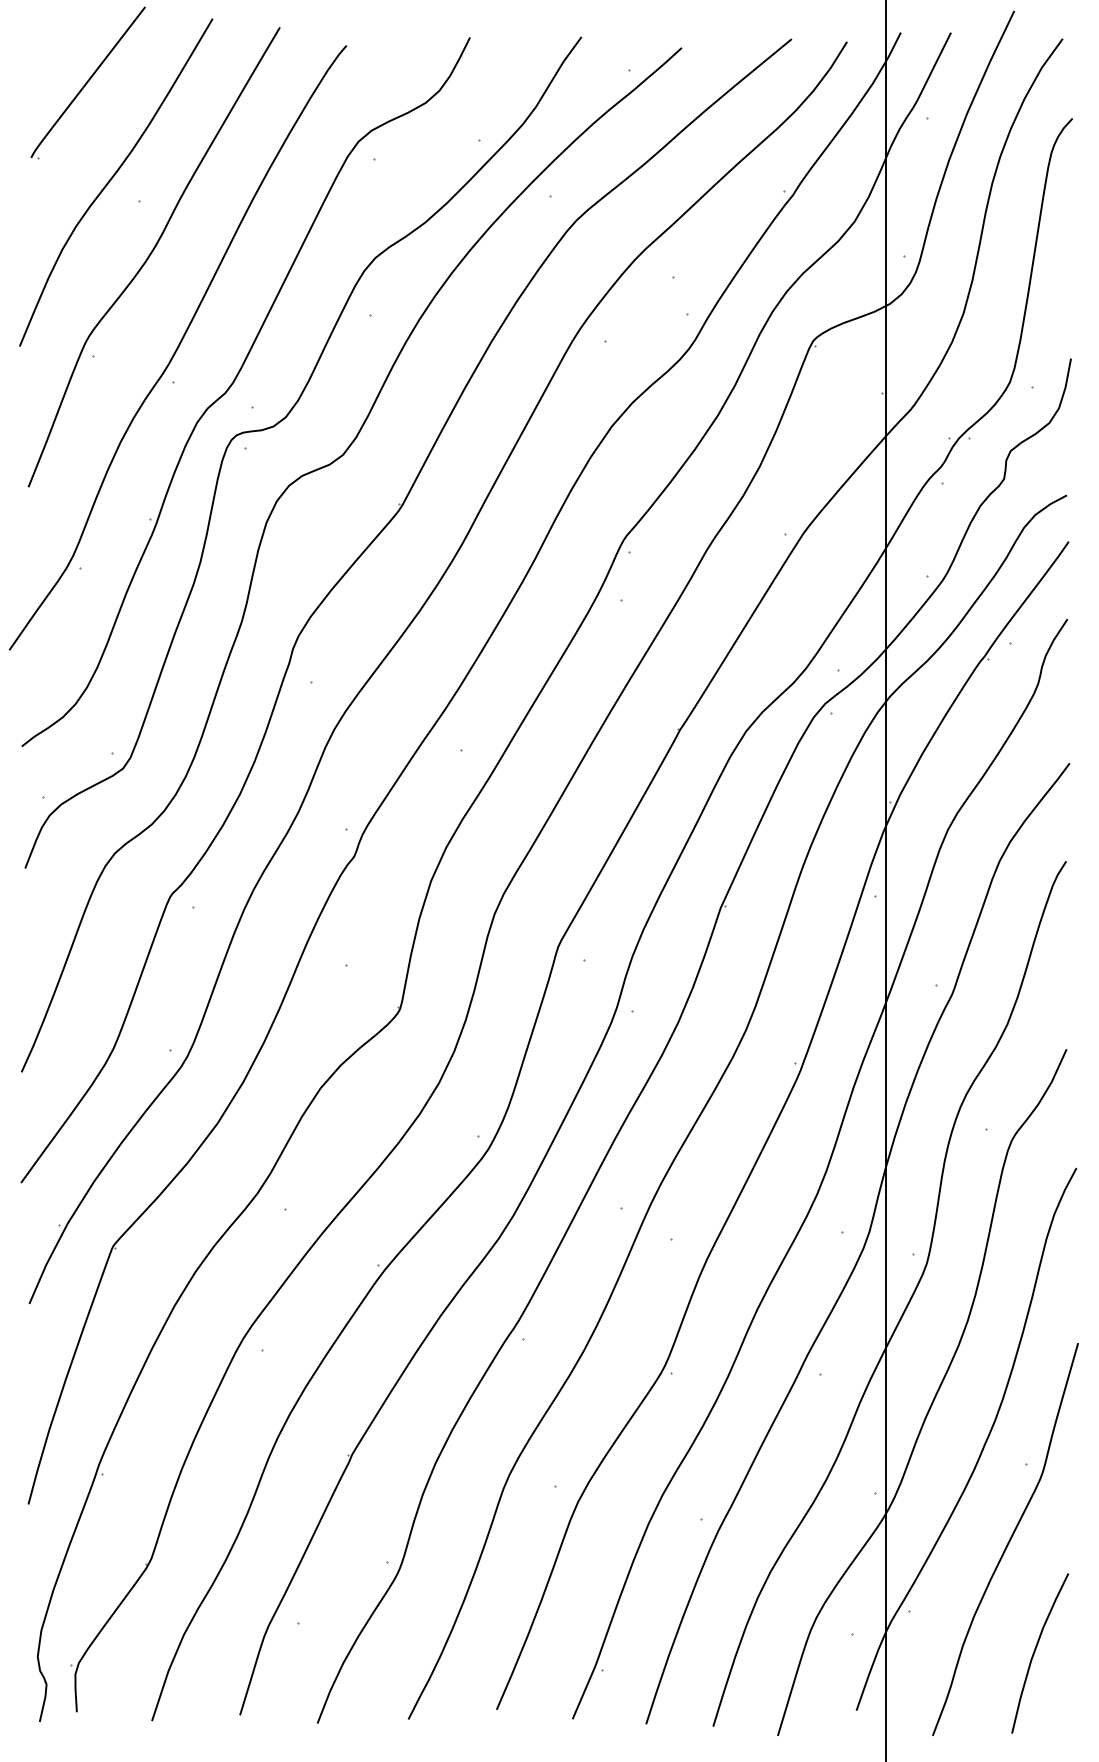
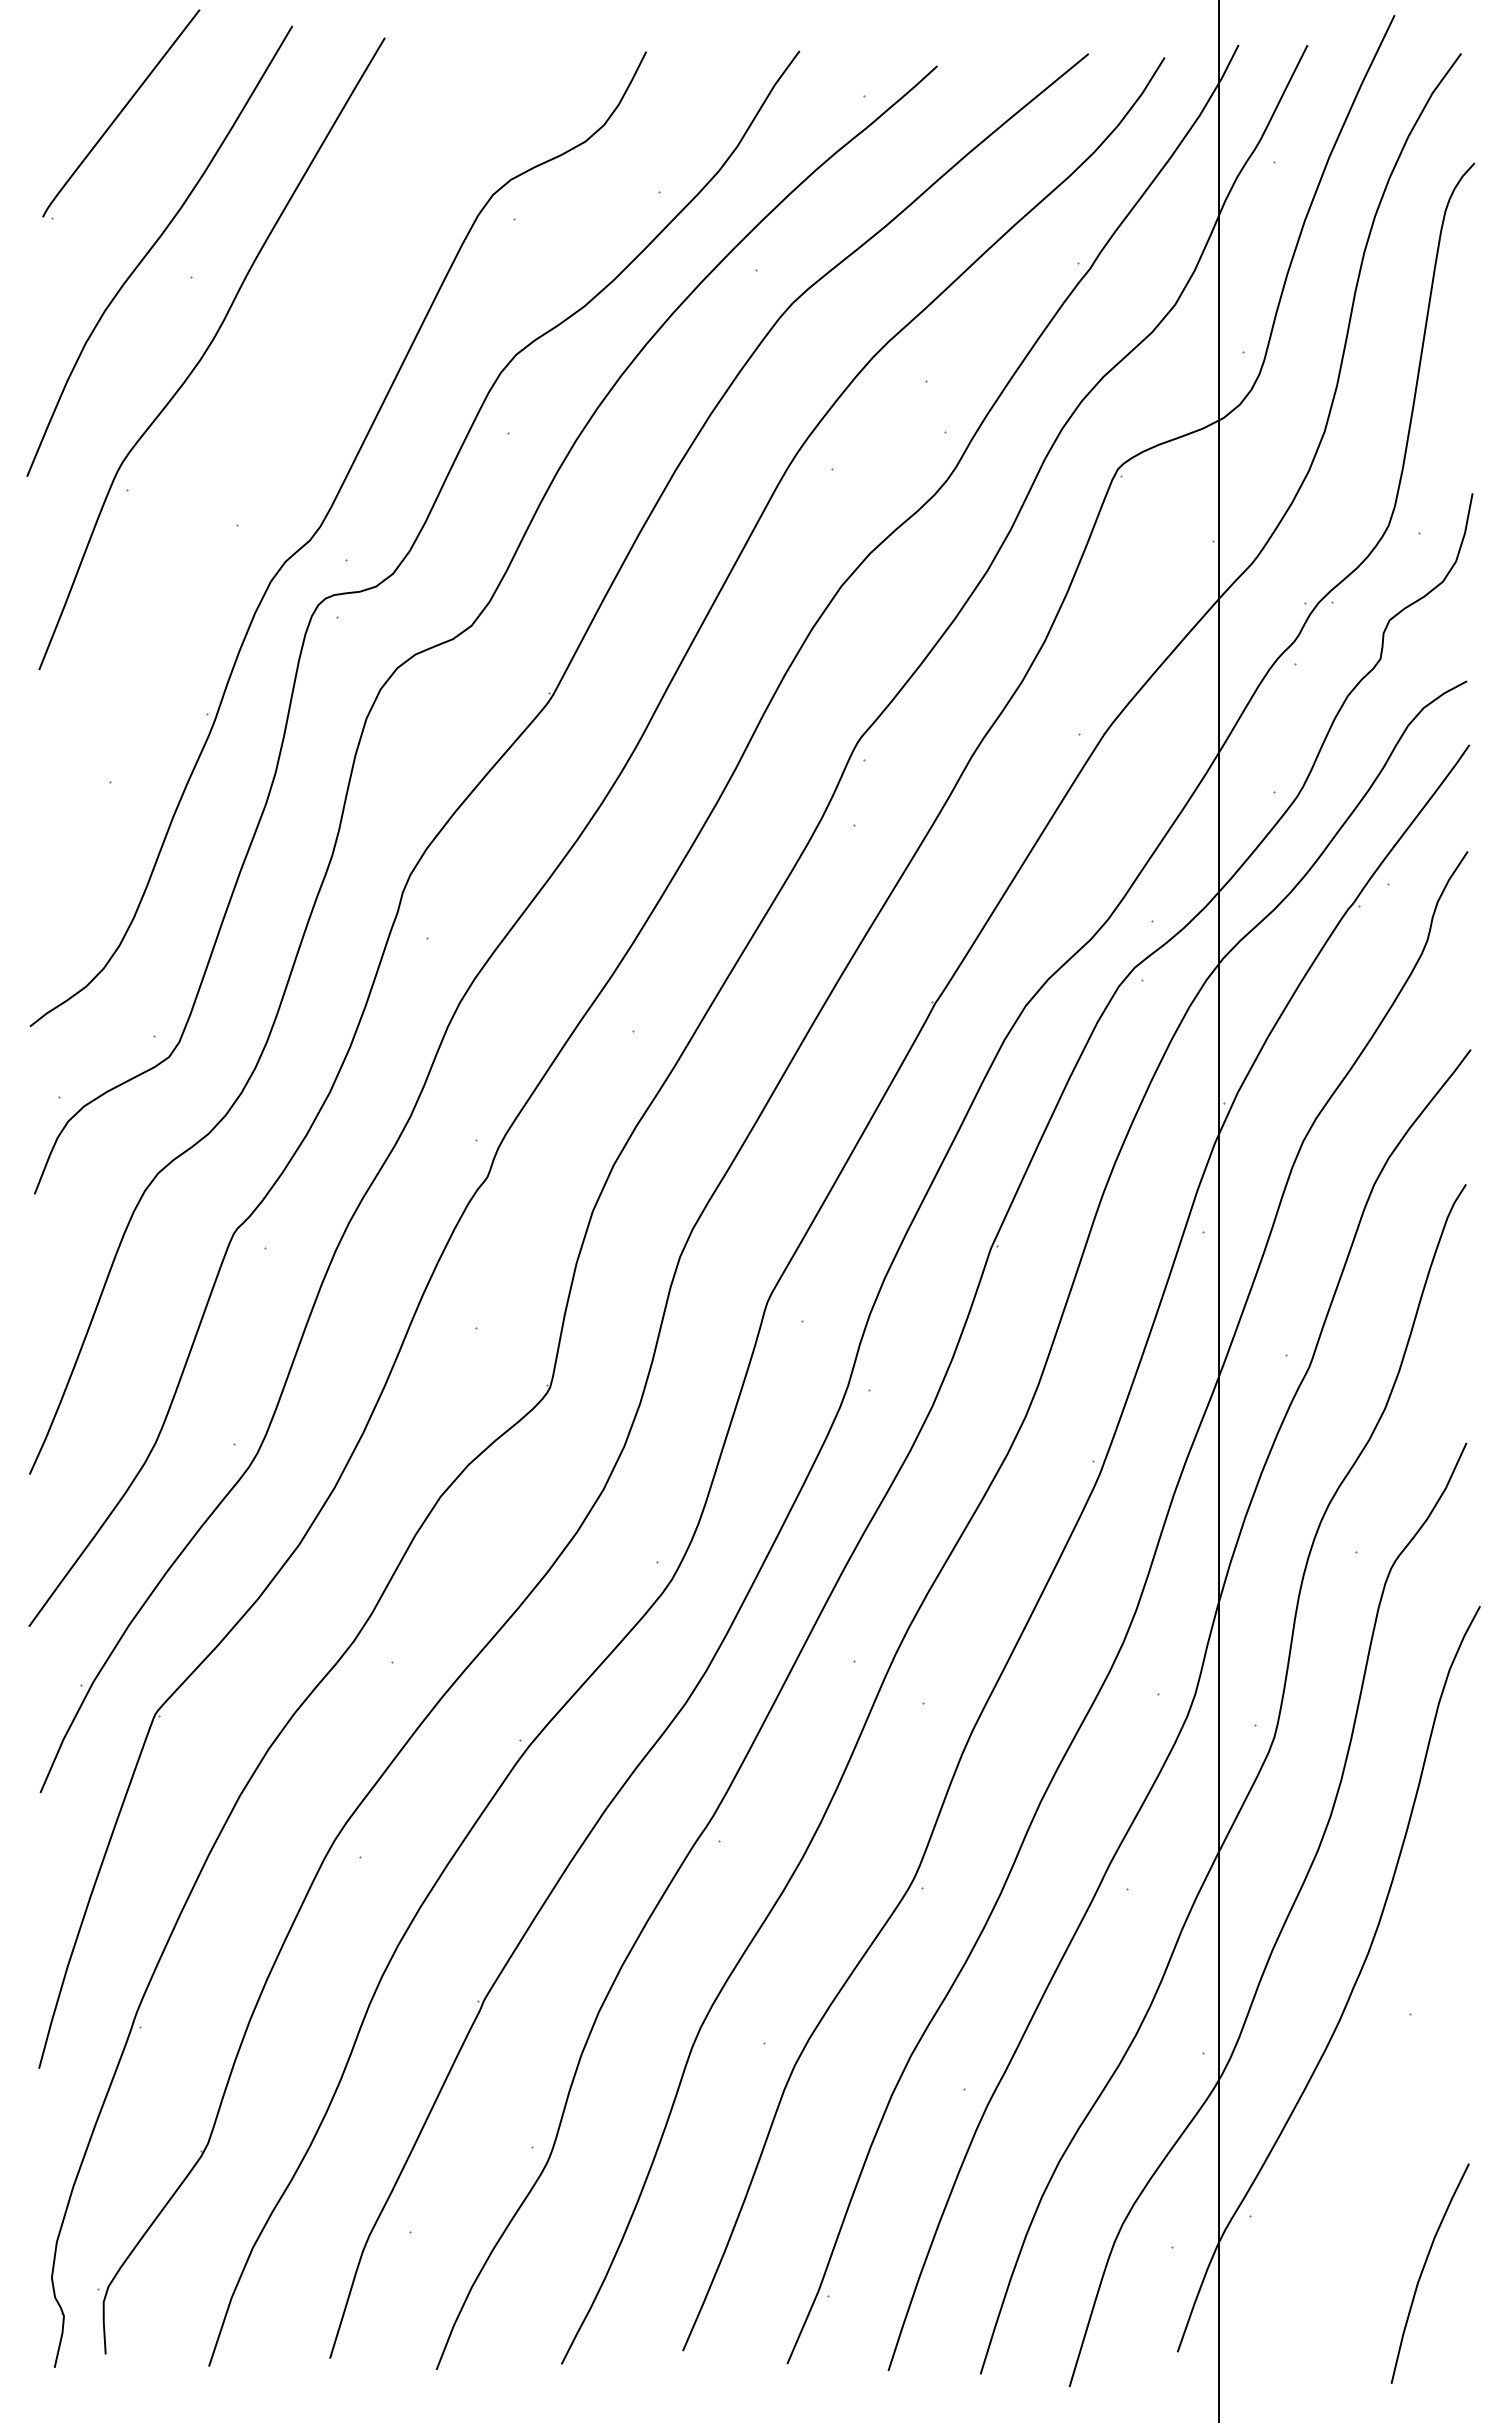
curve: (177, 347) -> (244, 478), removed
curve: (1008, 1541) -> (1386, 2119), removed

